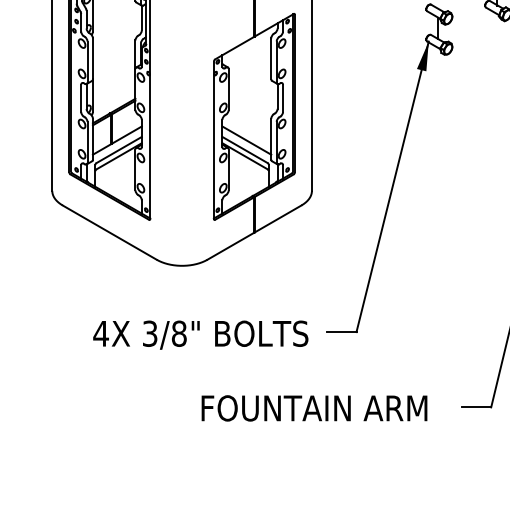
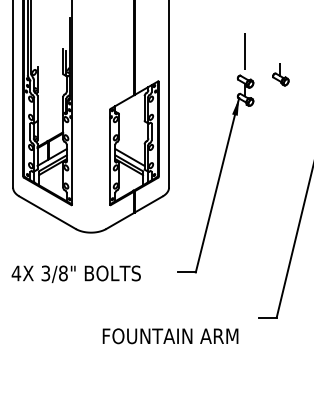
text: (199, 333) -> (75, 273), moved
text: (314, 408) -> (170, 336), moved

